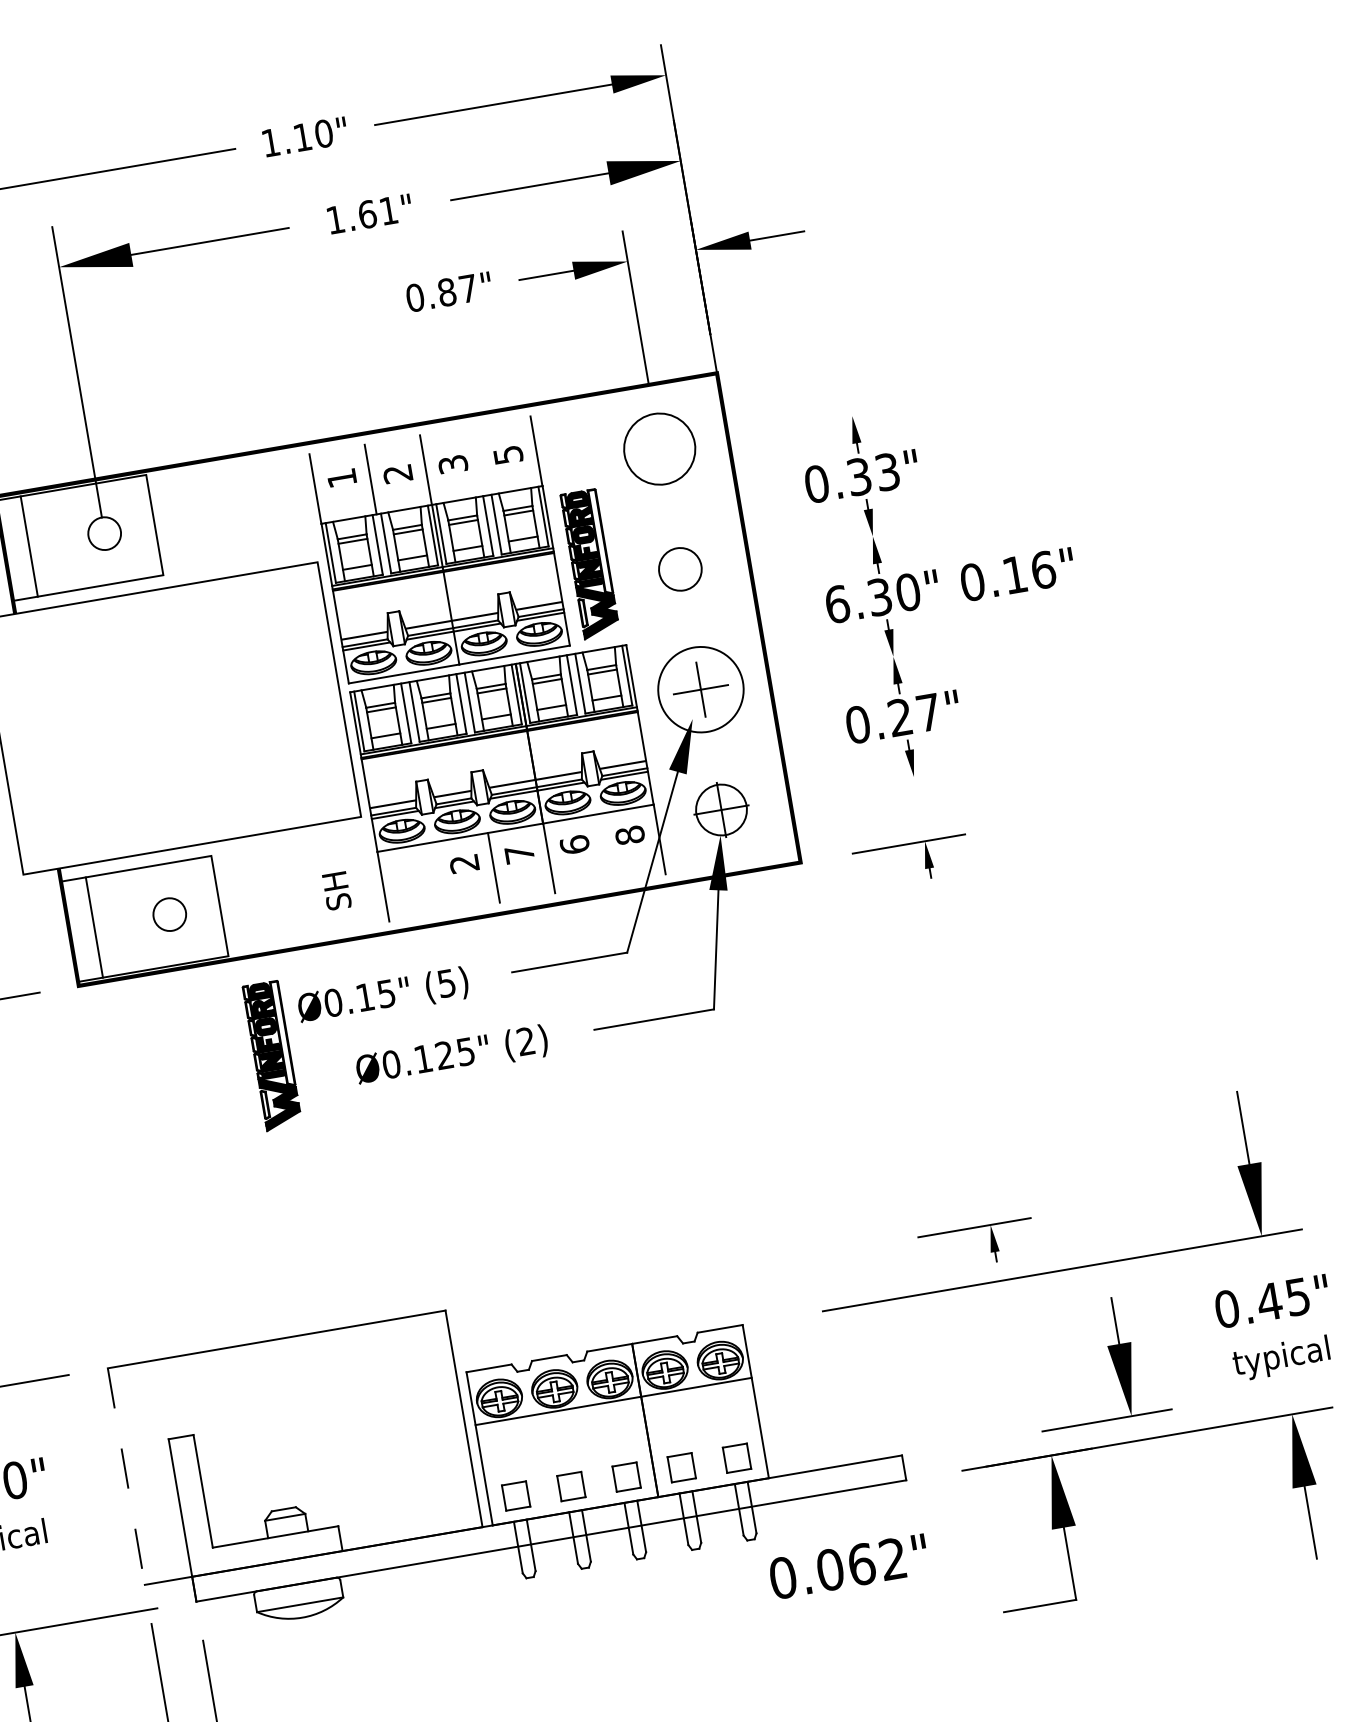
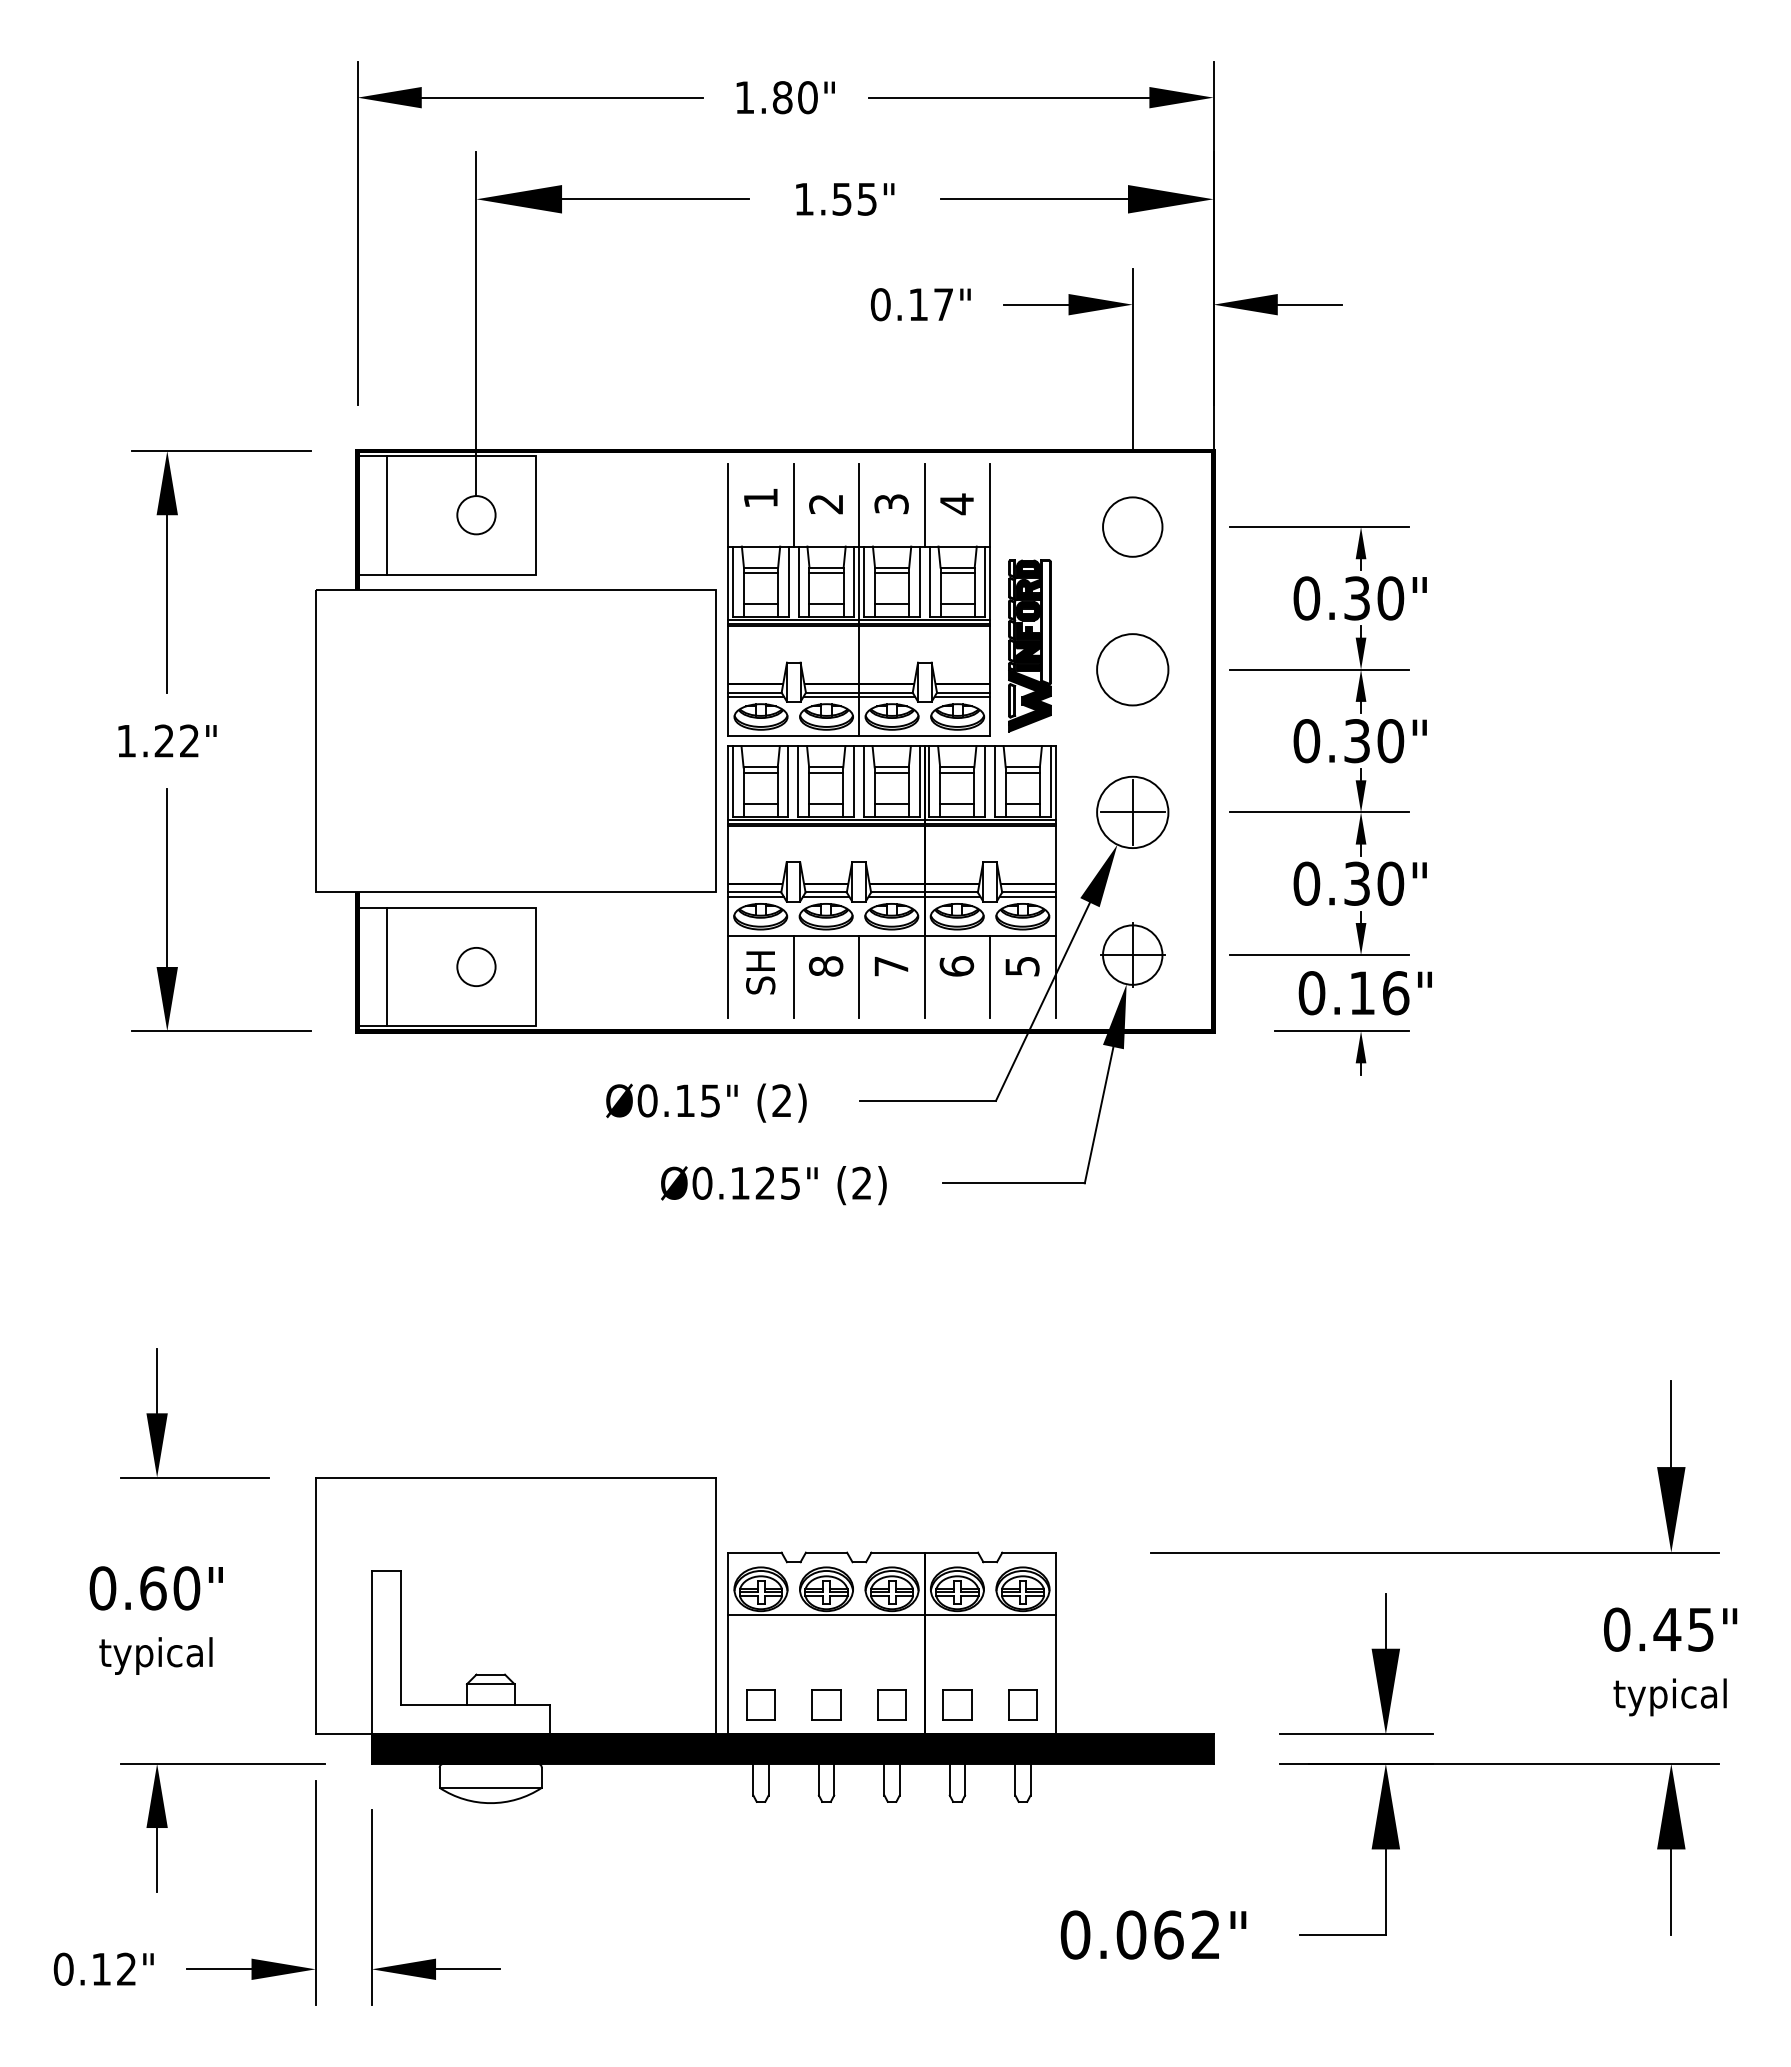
text: (302, 137) -> (782, 97), 1.10" -> 1.80"
text: (377, 212) -> (854, 198), 1.61" -> 1.55"
text: (447, 292) -> (918, 304), 0.87" -> 0.17"
line: (817, 422) -> (1319, 527), added
circle: (659, 448) -> (1132, 526), size x0.71
text: (508, 455) -> (957, 504), 5 -> 4
line: (481, 460) -> (924, 505), added
text: (887, 472) -> (1390, 598), 0.33" -> 0.30"
line: (837, 542) -> (1319, 669), added
circle: (680, 569) -> (1132, 669), size x1.43
text: (1017, 574) -> (1364, 993), moved
text: (837, 604) -> (1306, 741), 6.30" -> 0.30"
line: (858, 662) -> (1319, 812), added
circle: (700, 689) -> (1132, 812), size x0.71
text: (915, 714) -> (1374, 883), 0.27" -> 0.30"
line: (879, 783) -> (1319, 955), added
text: (630, 835) -> (1022, 966), 8 -> 5
line: (604, 848) -> (990, 976), added
text: (464, 863) -> (826, 966), 2 -> 8
line: (438, 876) -> (793, 976), added
text: (336, 890) -> (760, 972), moved
text: (446, 983) -> (781, 1100), (5) -> (2)
part: (272, 1055) -> (566, 1149), removed
part: (990, 1246) -> (1356, 1511), removed
part: (1110, 1356) -> (1373, 1661), moved
line: (126, 1477) -> (315, 1606), dashed -> solid
fill: (548, 1528) -> (792, 1748), added
text: (848, 1566) -> (1153, 1934), moved

